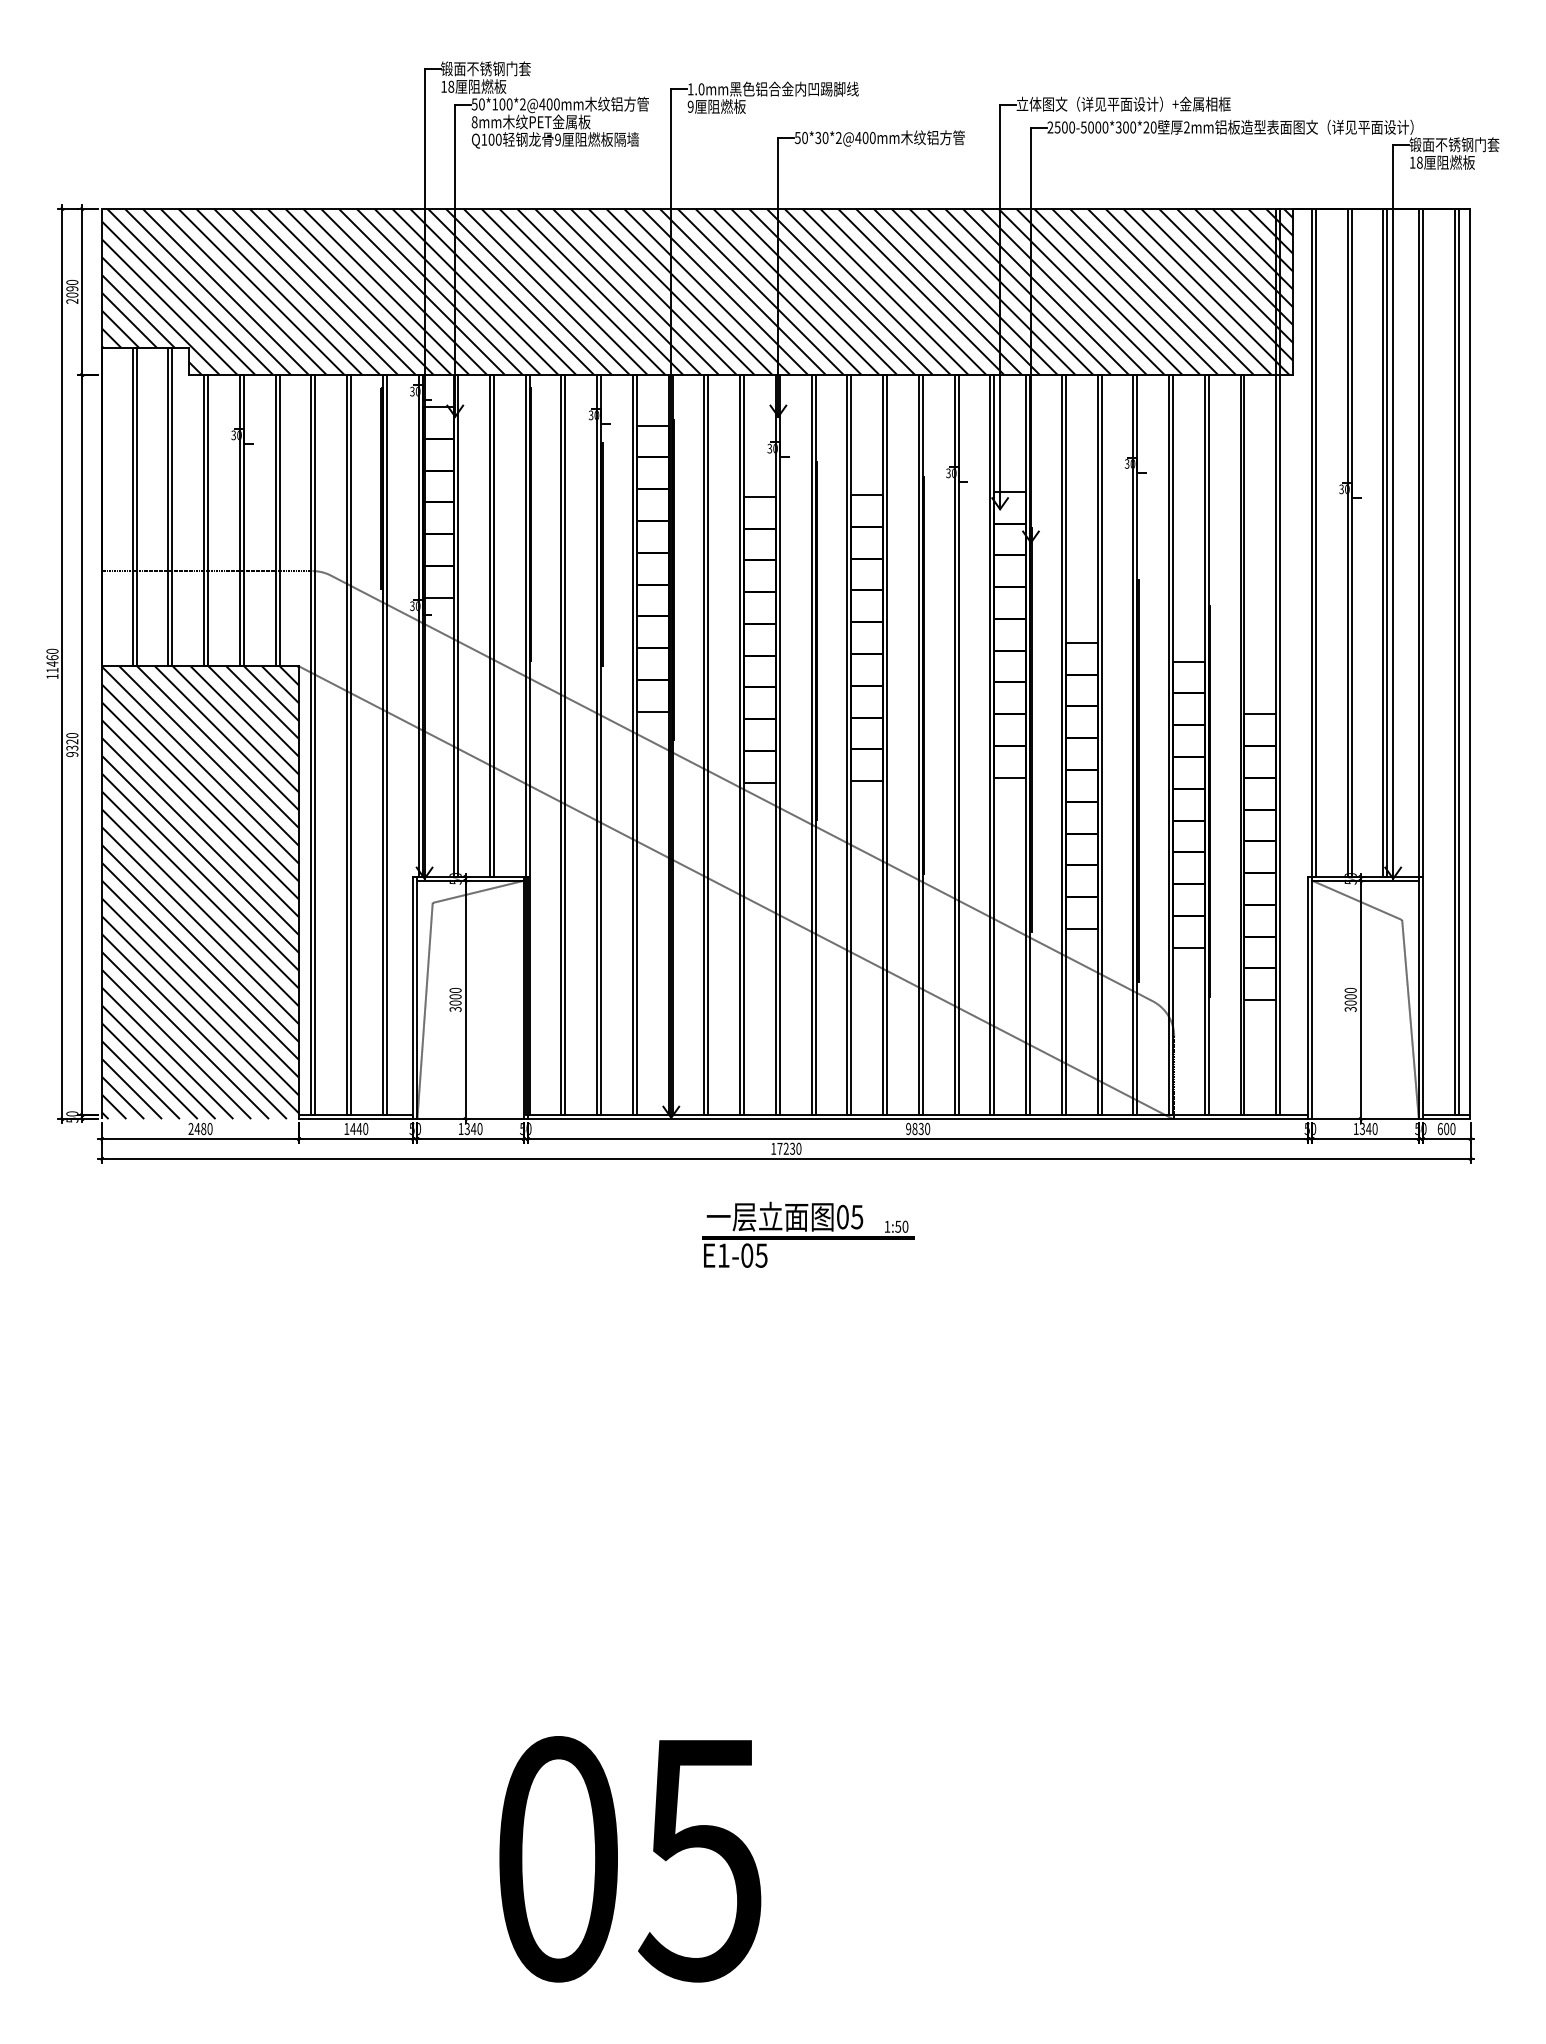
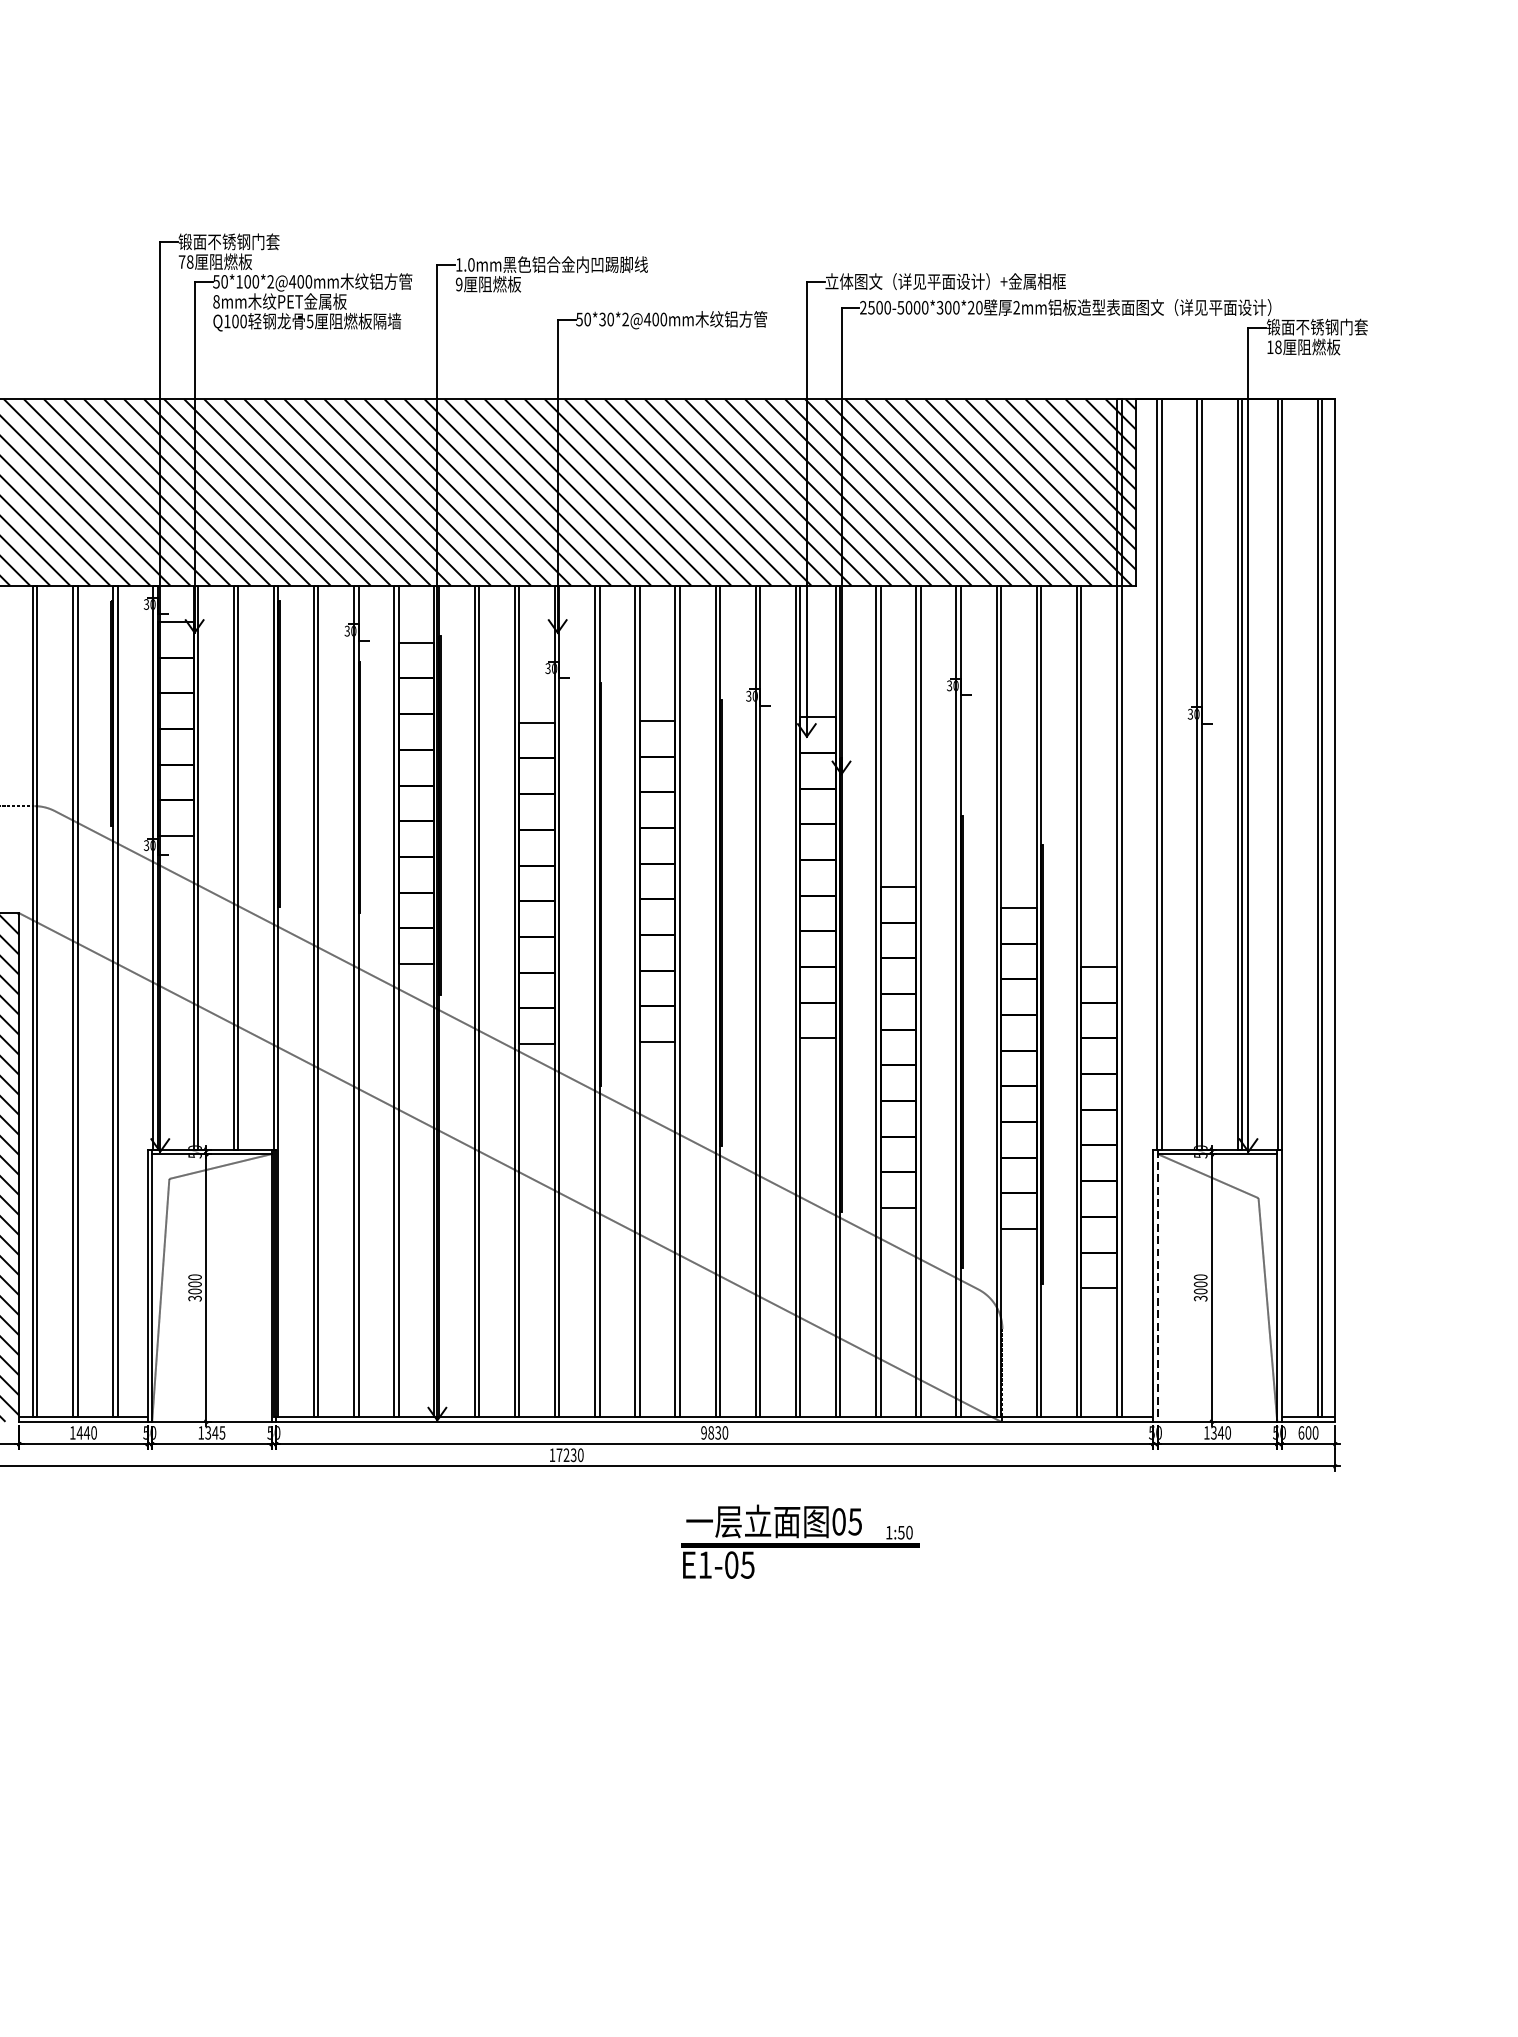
text: (443, 86) -> (181, 261), 18 -> 78
text: (557, 139) -> (309, 321), 9 -> 5
line: (1312, 998) -> (1157, 1286), solid -> dashed
text: (479, 1128) -> (221, 1432), 1340 -> 1345
text: (808, 1234) -> (800, 1541), moved

